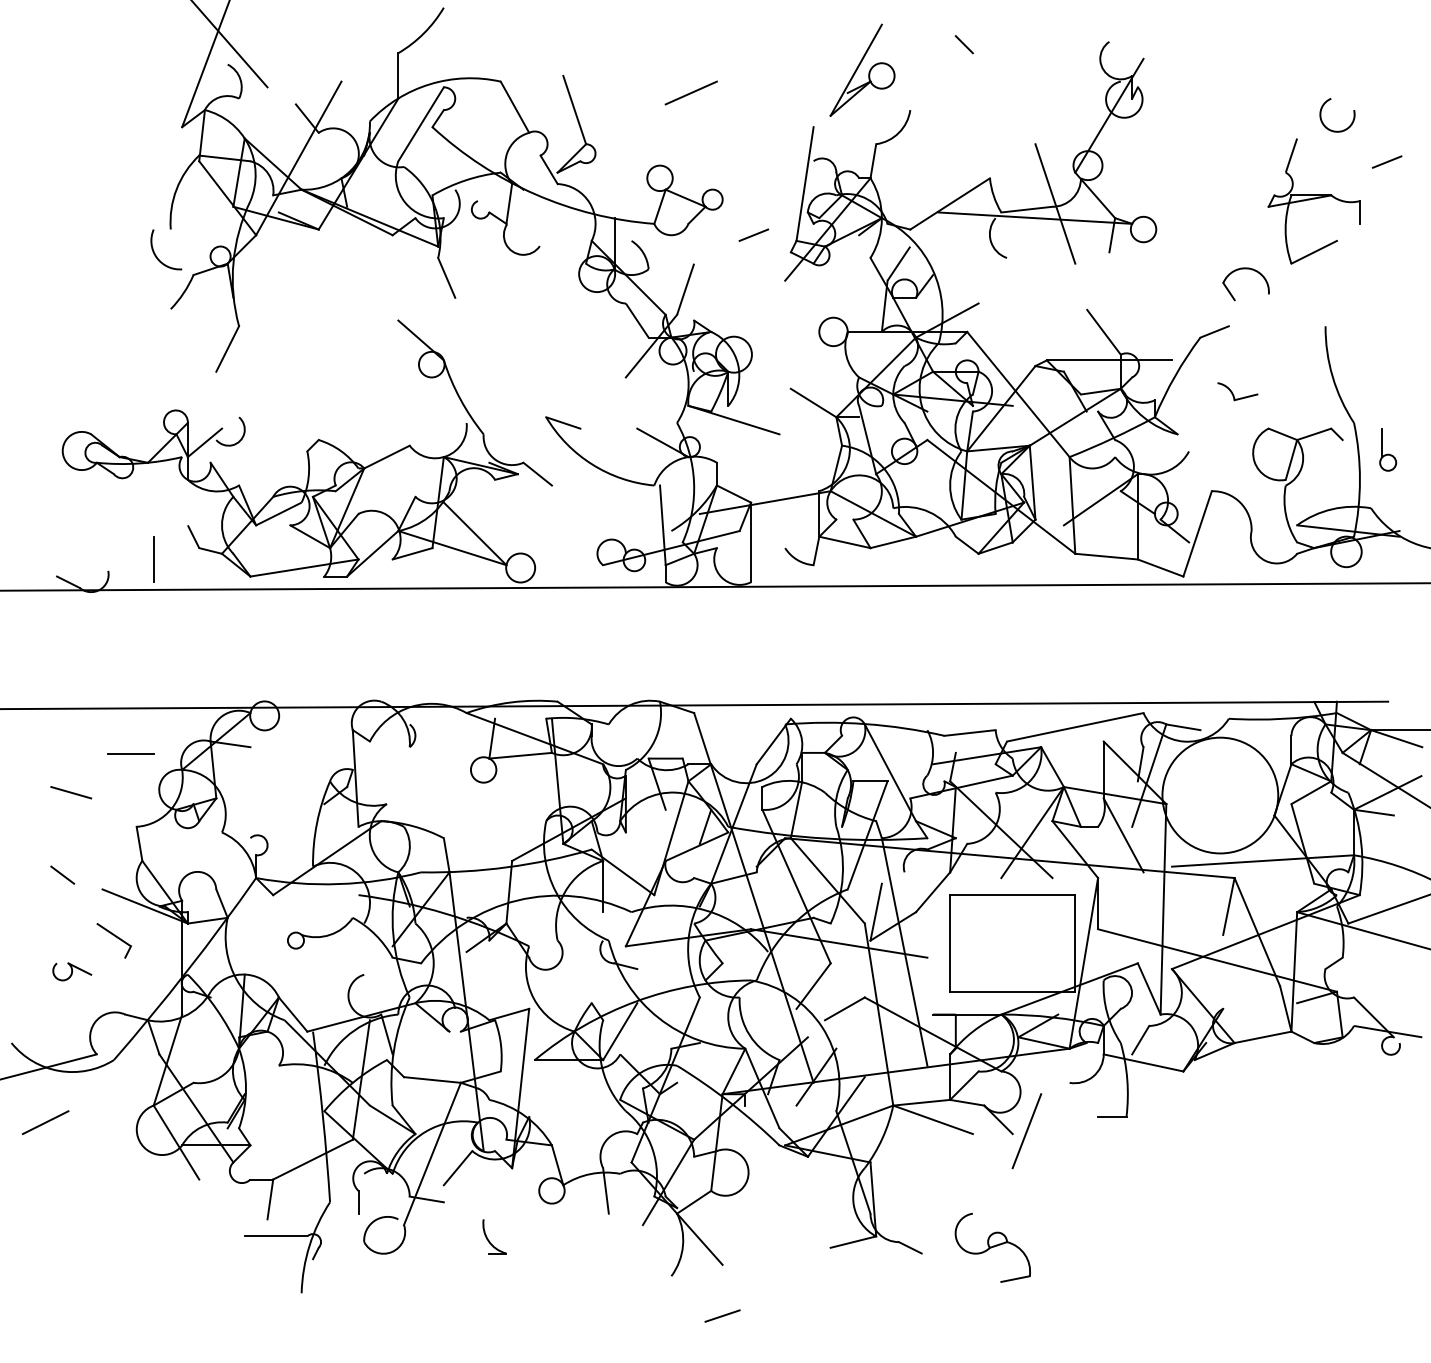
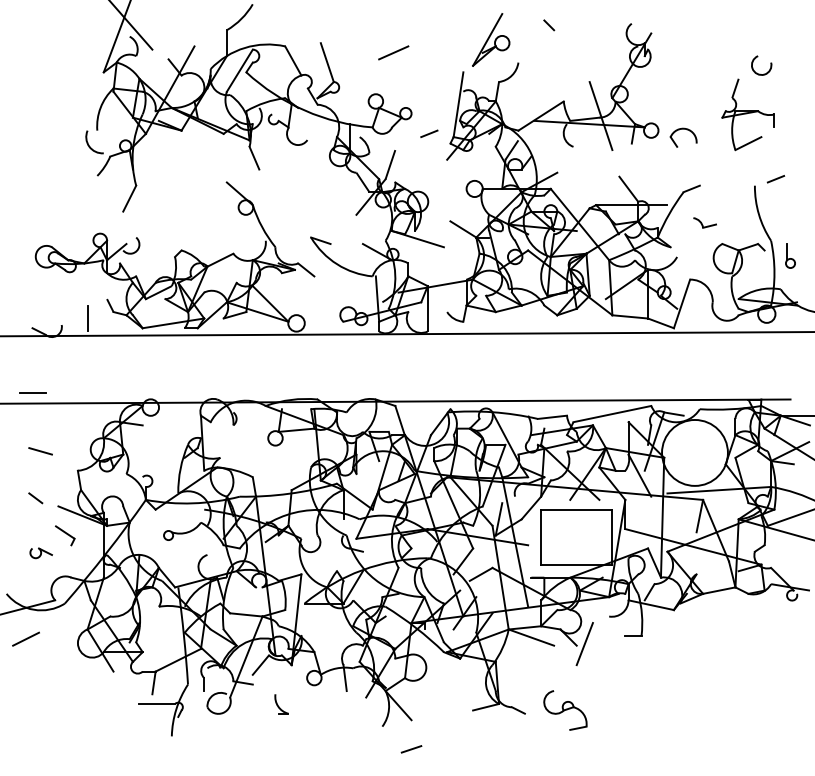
line: (1386, 162) -> (775, 179), moved
part: (1251, 271) -> (686, 130), moved
line: (130, 752) -> (32, 392), moved

